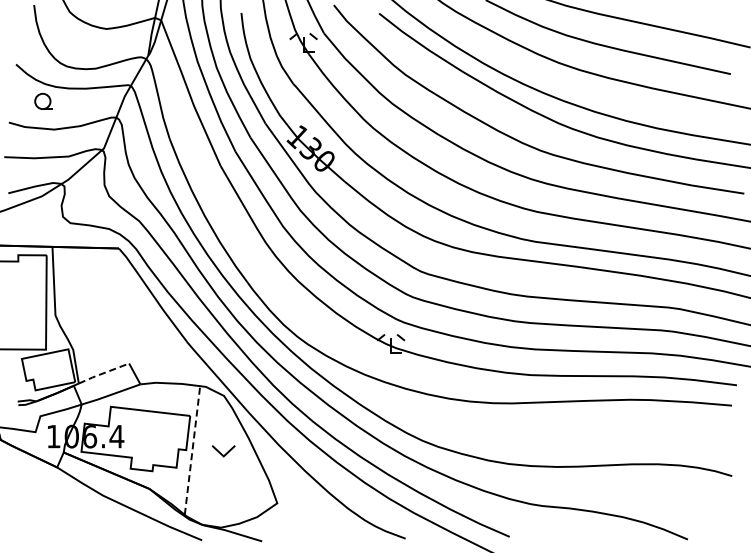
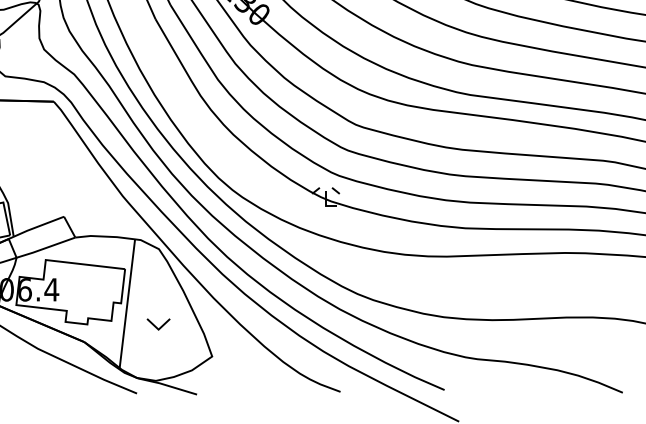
line: (103, 373) -> (38, 226), dashed -> solid
line: (192, 450) -> (127, 303), dashed -> solid
part: (223, 451) -> (158, 324), moved

